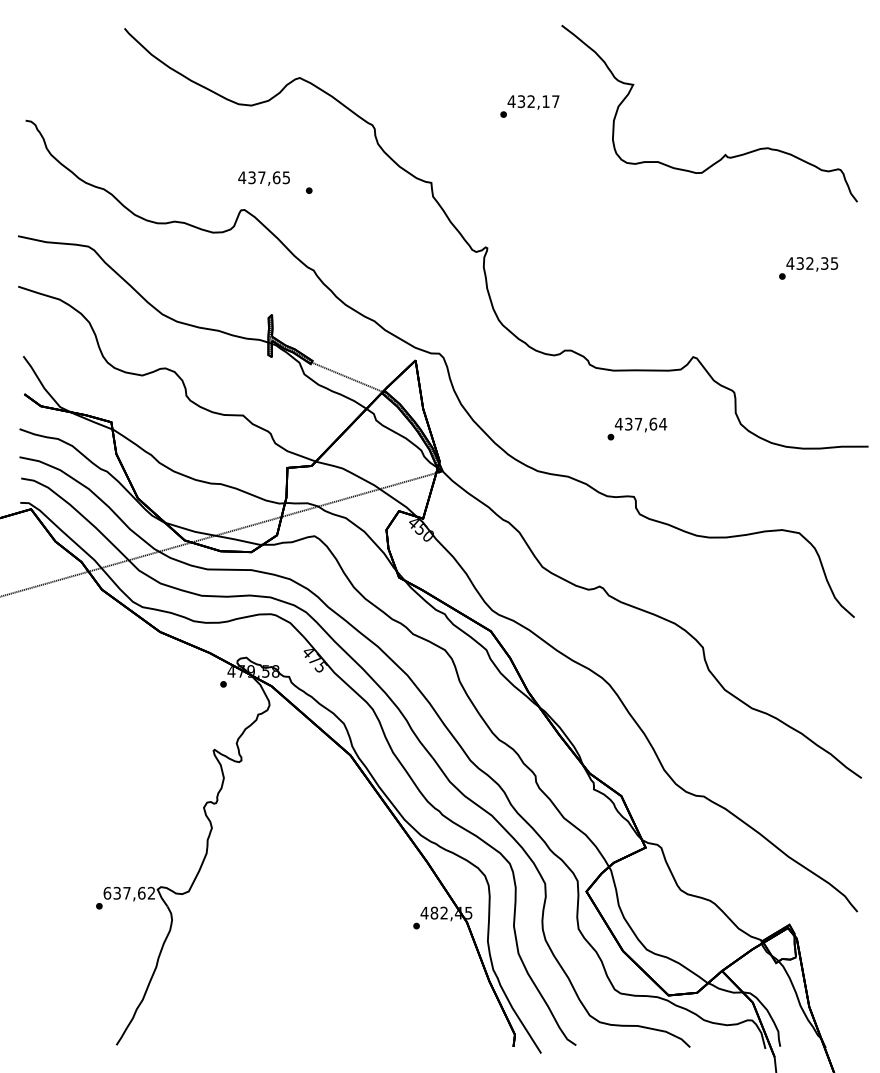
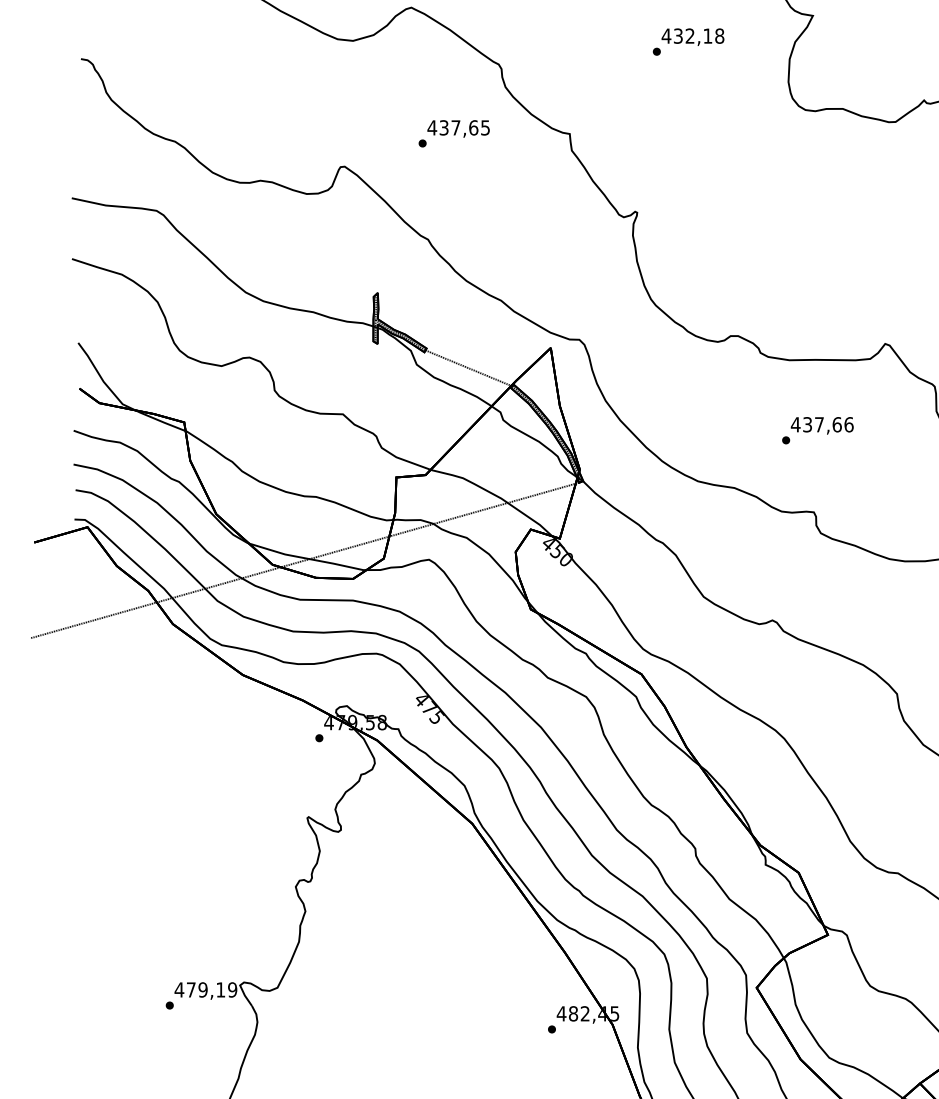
text: (555, 101) -> (719, 35), 432,17 -> 432,18
text: (263, 178) -> (457, 128), moved
text: (663, 423) -> (849, 423), 437,64 -> 437,66
text: (129, 892) -> (206, 988), 637,62 -> 479,19

